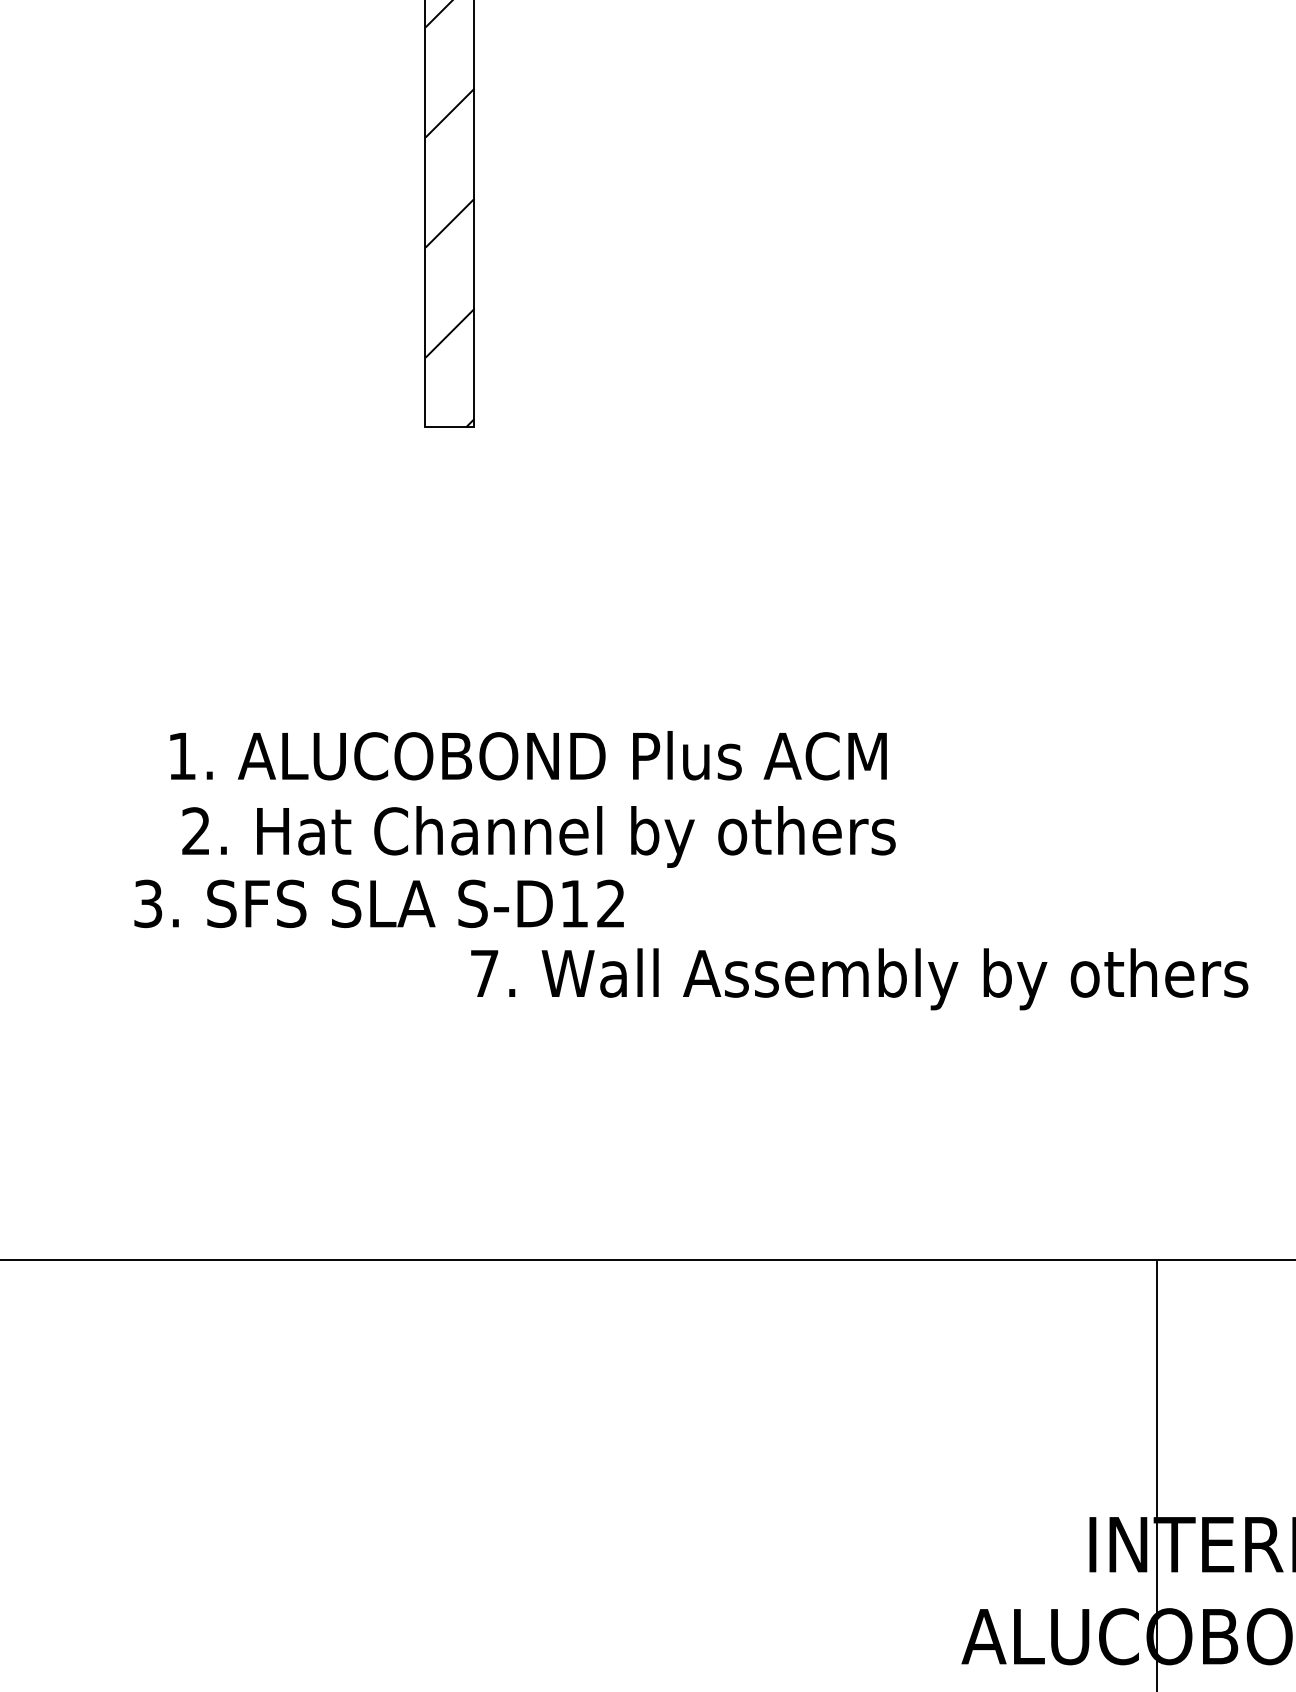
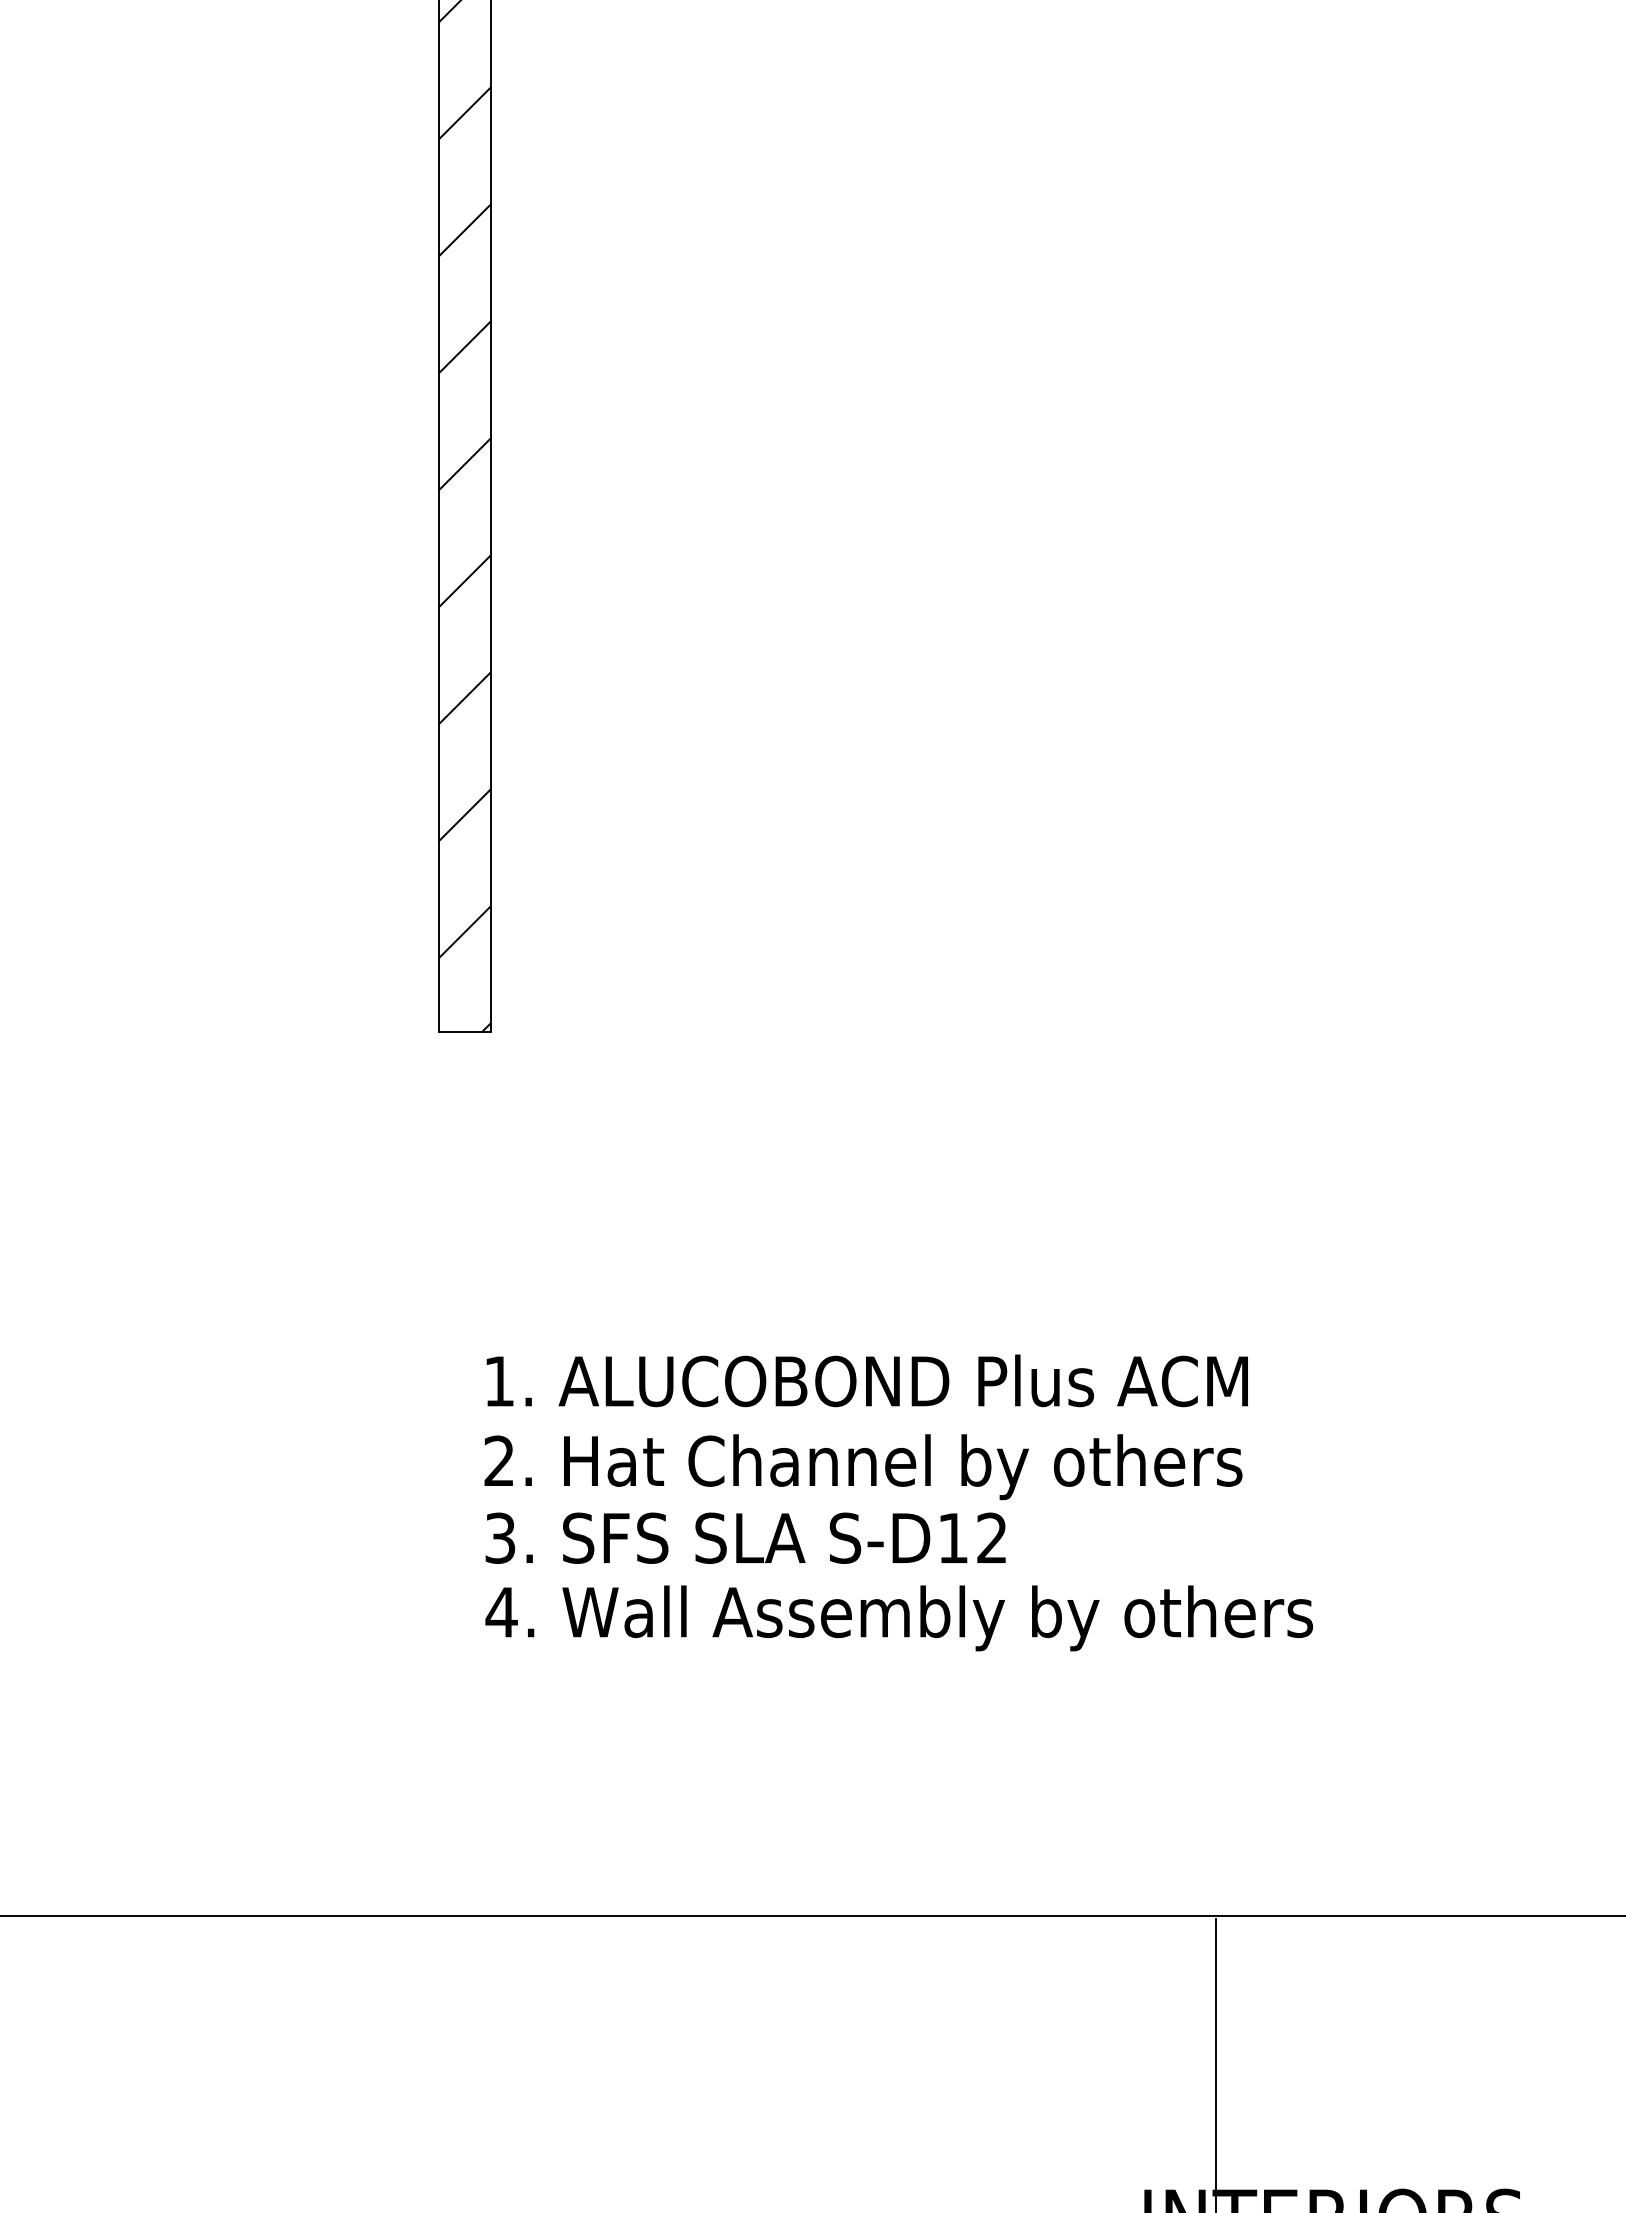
text: (527, 755) -> (866, 1380), moved
text: (538, 837) -> (863, 1467), moved
text: (378, 903) -> (745, 1537), moved
text: (484, 973) -> (501, 1612), 7. -> 4.

